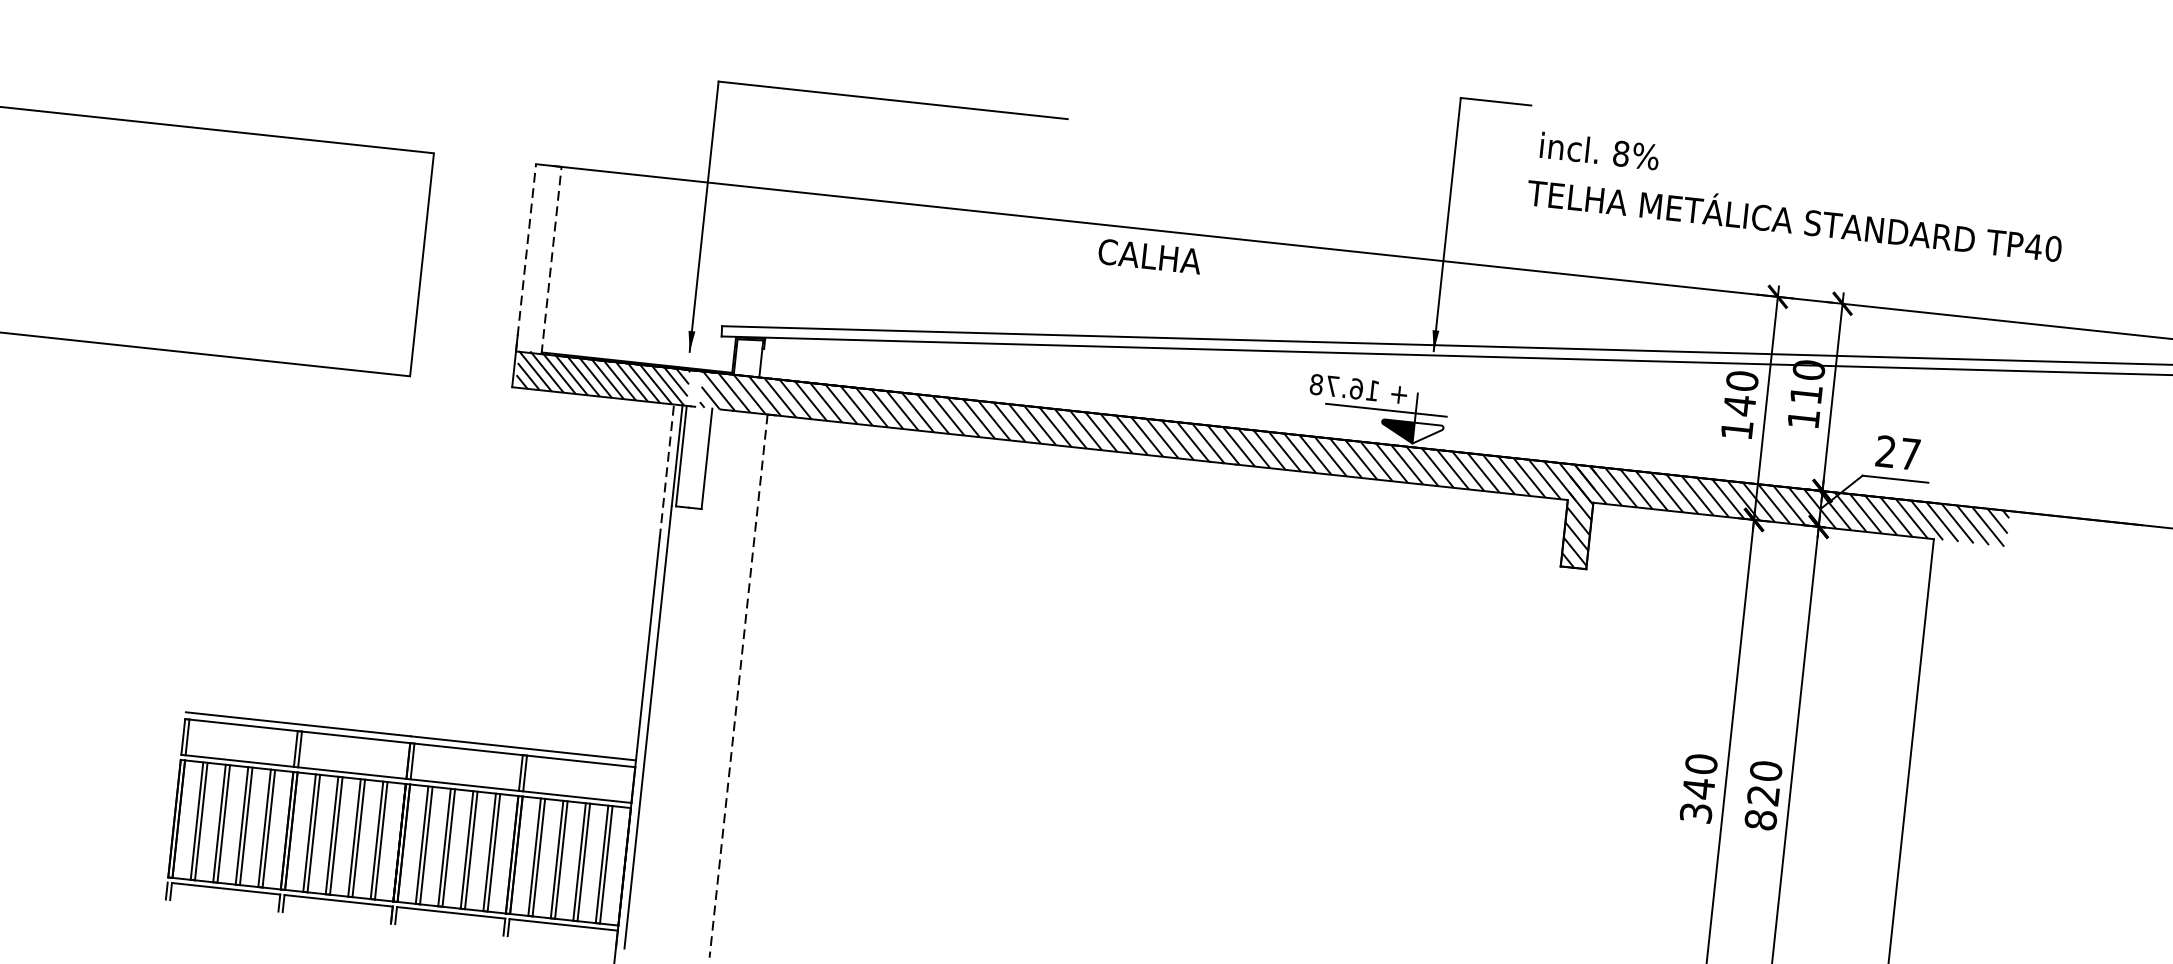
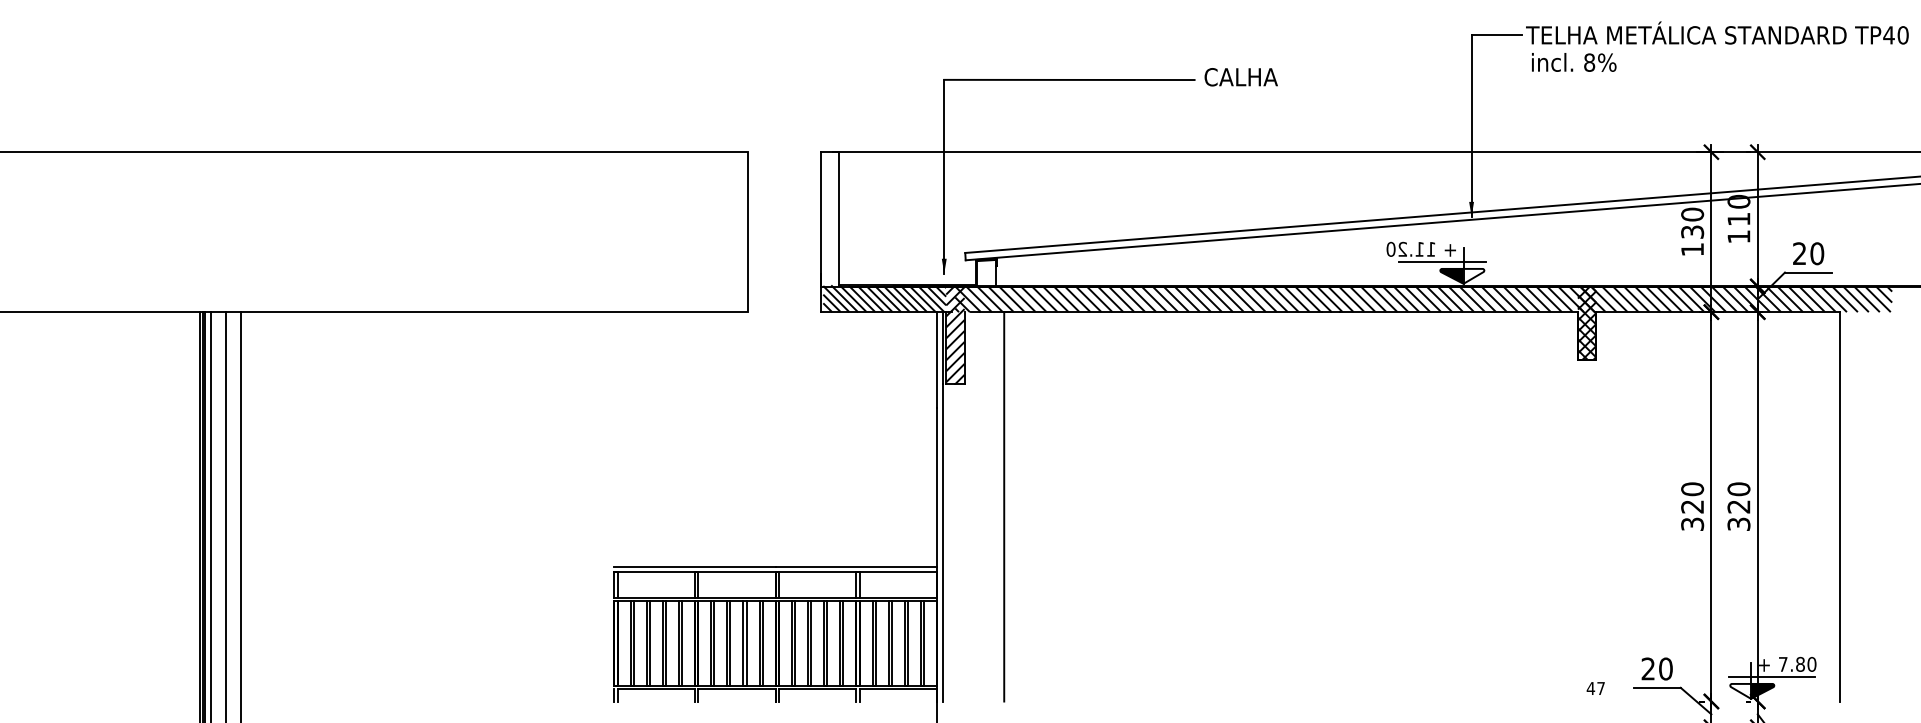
text: (1794, 217) -> (1717, 32), moved
line: (526, 256) -> (821, 218), dashed -> solid
text: (1148, 256) -> (1240, 77), moved
line: (551, 259) -> (839, 218), dashed -> solid
text: (1336, 385) -> (1405, 248), 16.78 -> 11.20
text: (1739, 406) -> (1692, 232), 140 -> 130
hatch: (696, 439) -> (955, 335), added
text: (1910, 453) -> (1817, 253), 27 -> 20
line: (667, 472) -> (937, 360), dashed -> solid
hatch: (1578, 515) -> (1586, 322), added
line: (739, 685) -> (1004, 506), dashed -> solid
text: (1698, 788) -> (1692, 506), 340 -> 320
text: (1760, 820) -> (1738, 524), 820 -> 320

